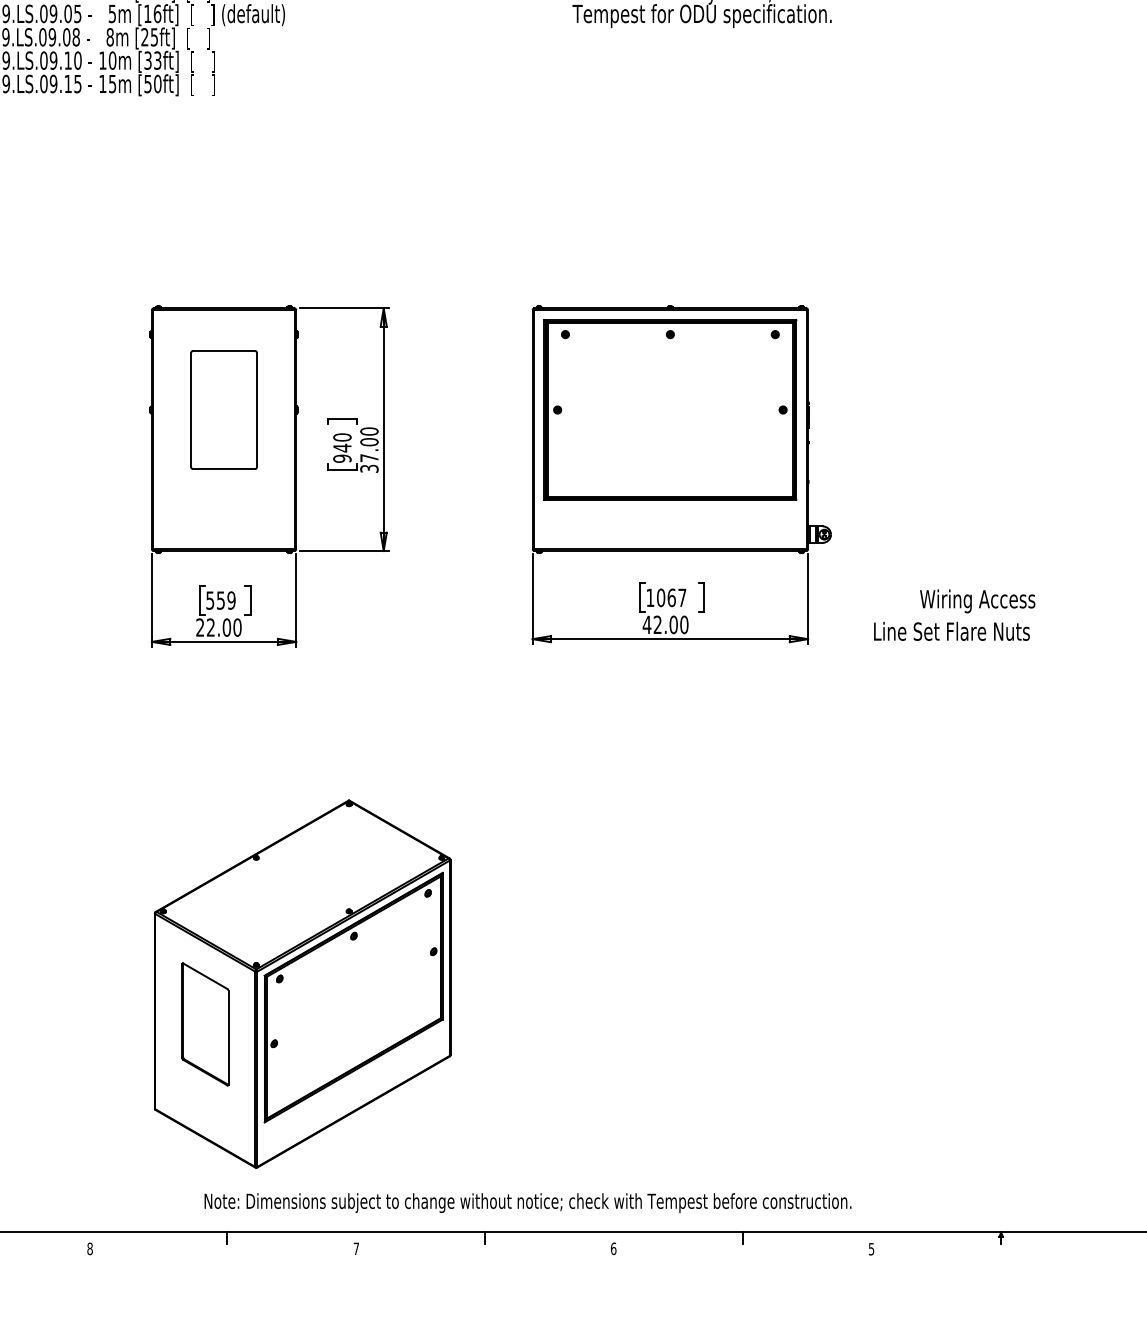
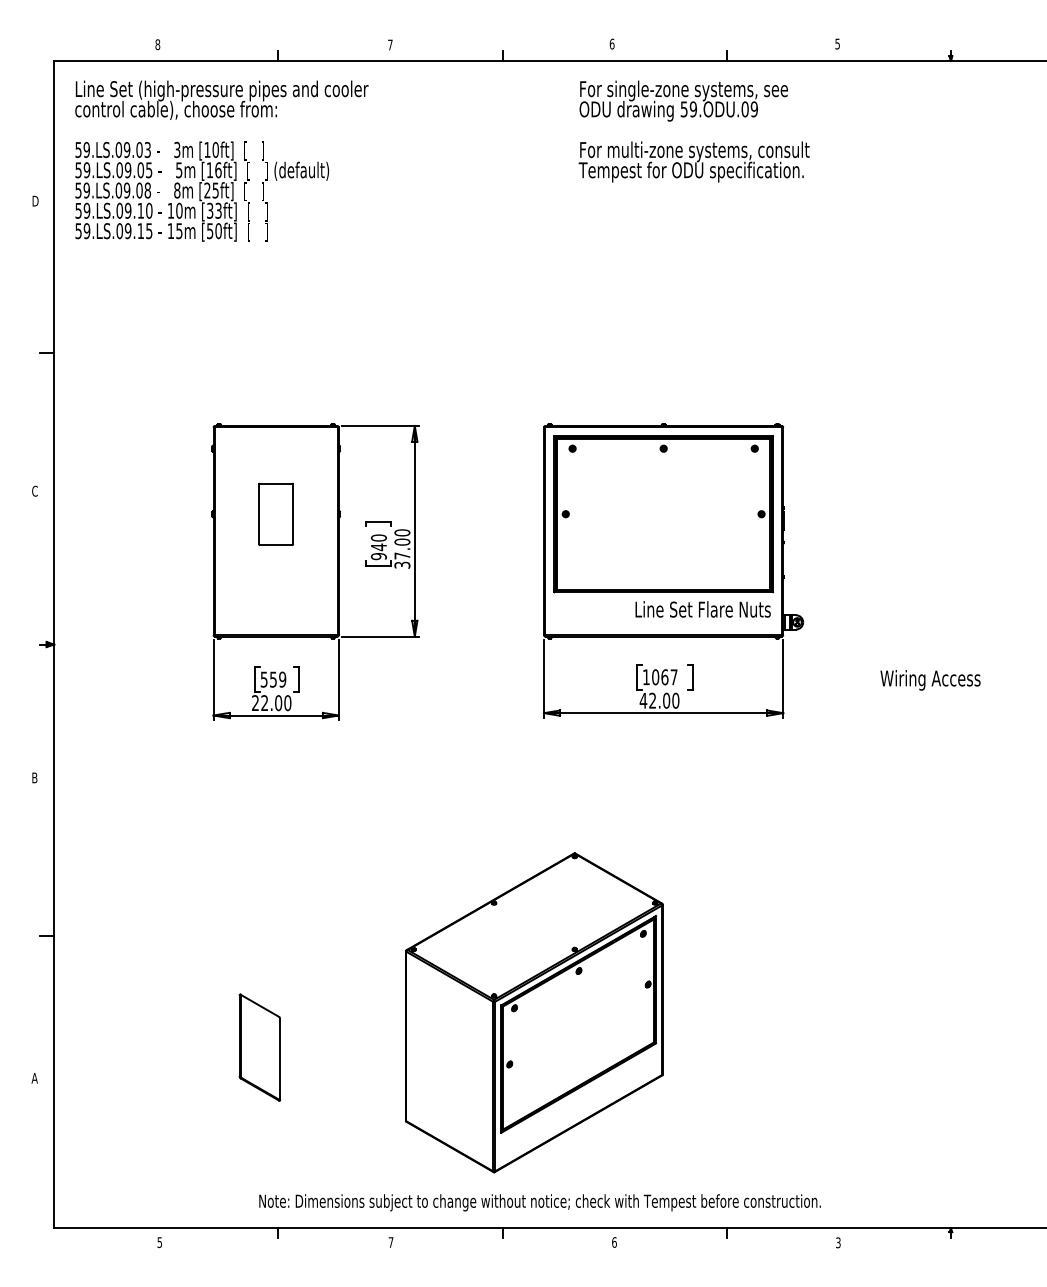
part: (223, 410) -> (275, 514), size x0.6
text: (951, 631) -> (702, 609), moved
part: (302, 983) -> (534, 1012), moved
text: (871, 1247) -> (838, 1241), 5 -> 3
text: (89, 1248) -> (159, 1242), 8 -> 5

